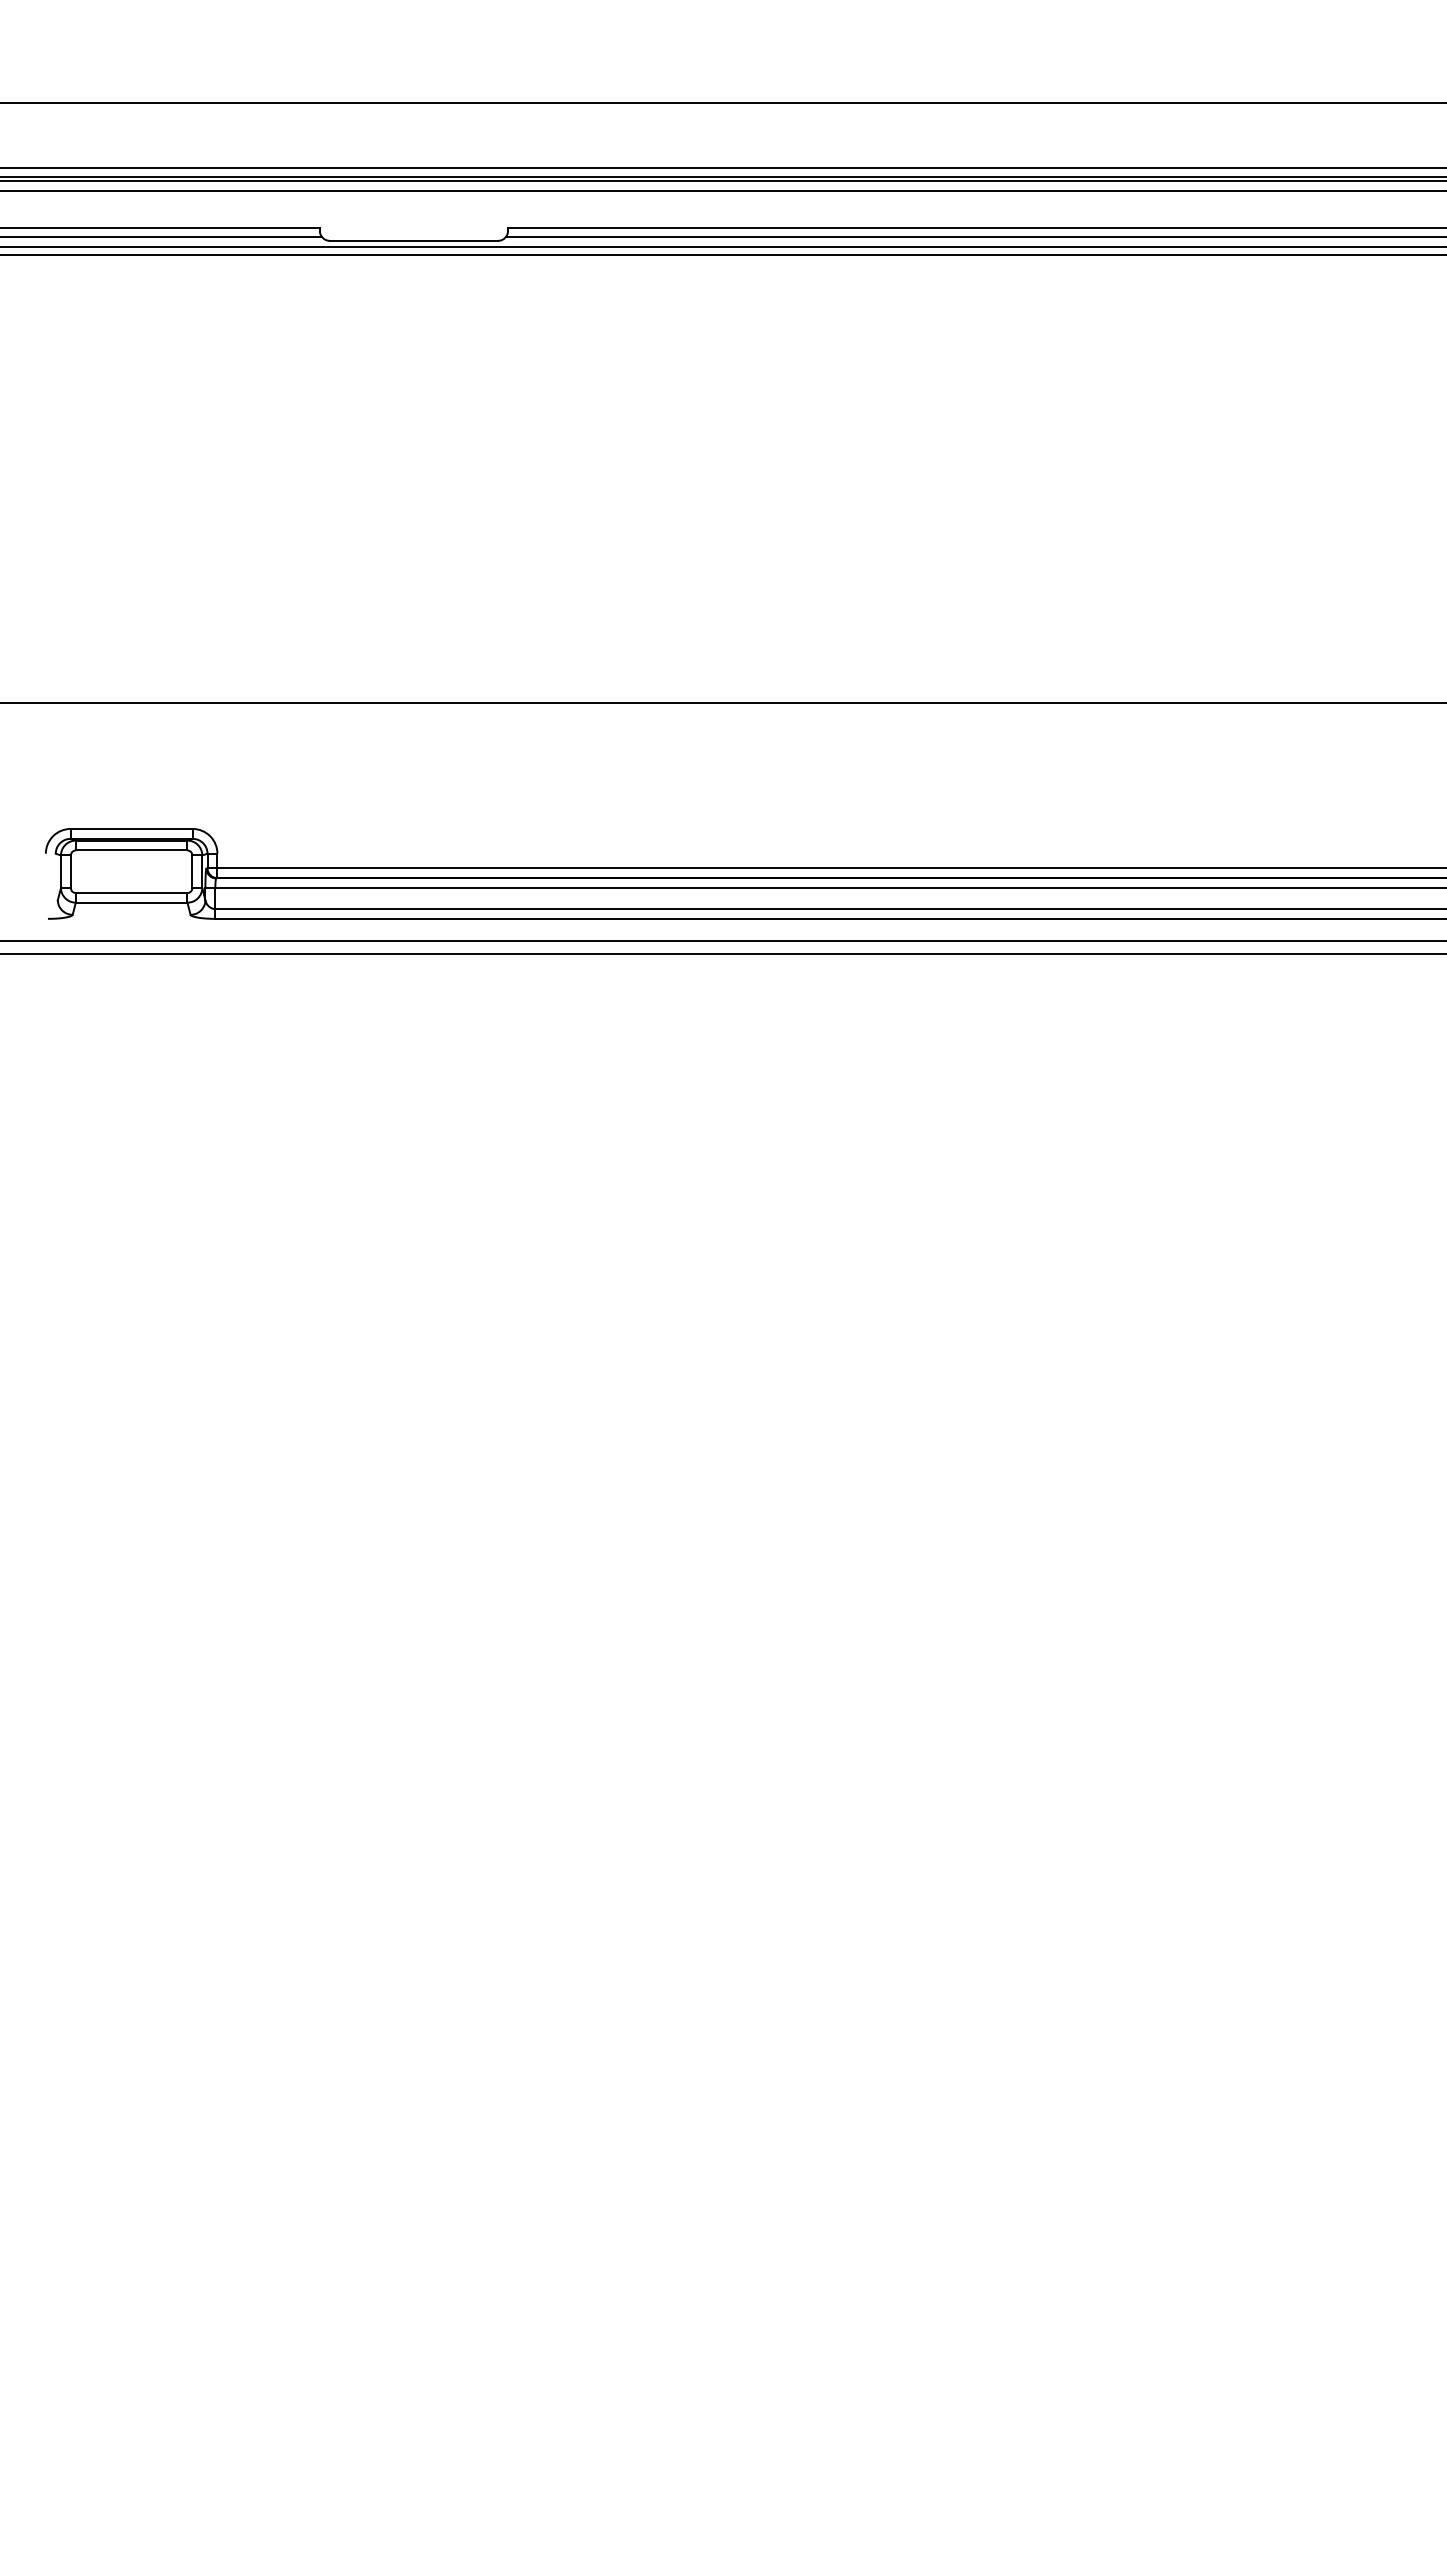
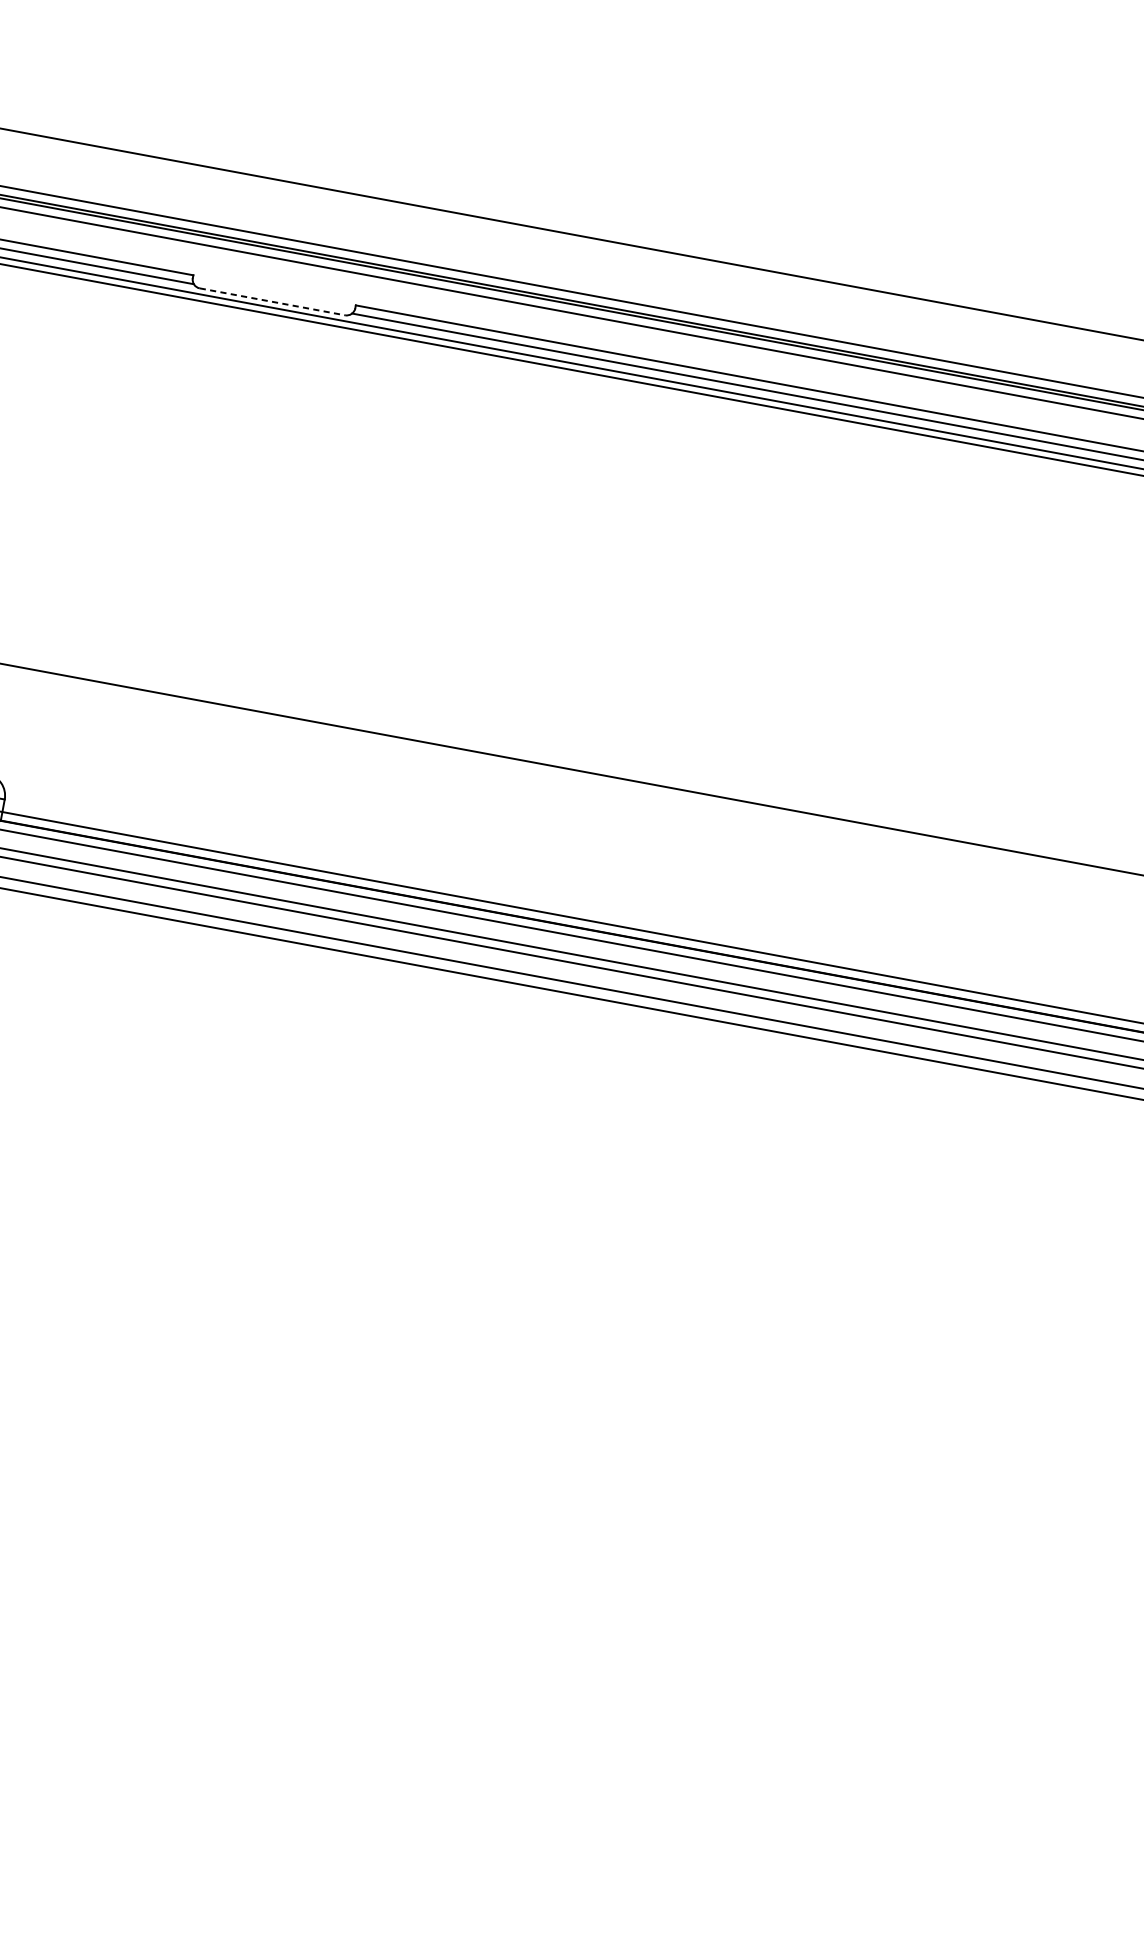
line: (414, 240) -> (272, 301), solid -> dashed

